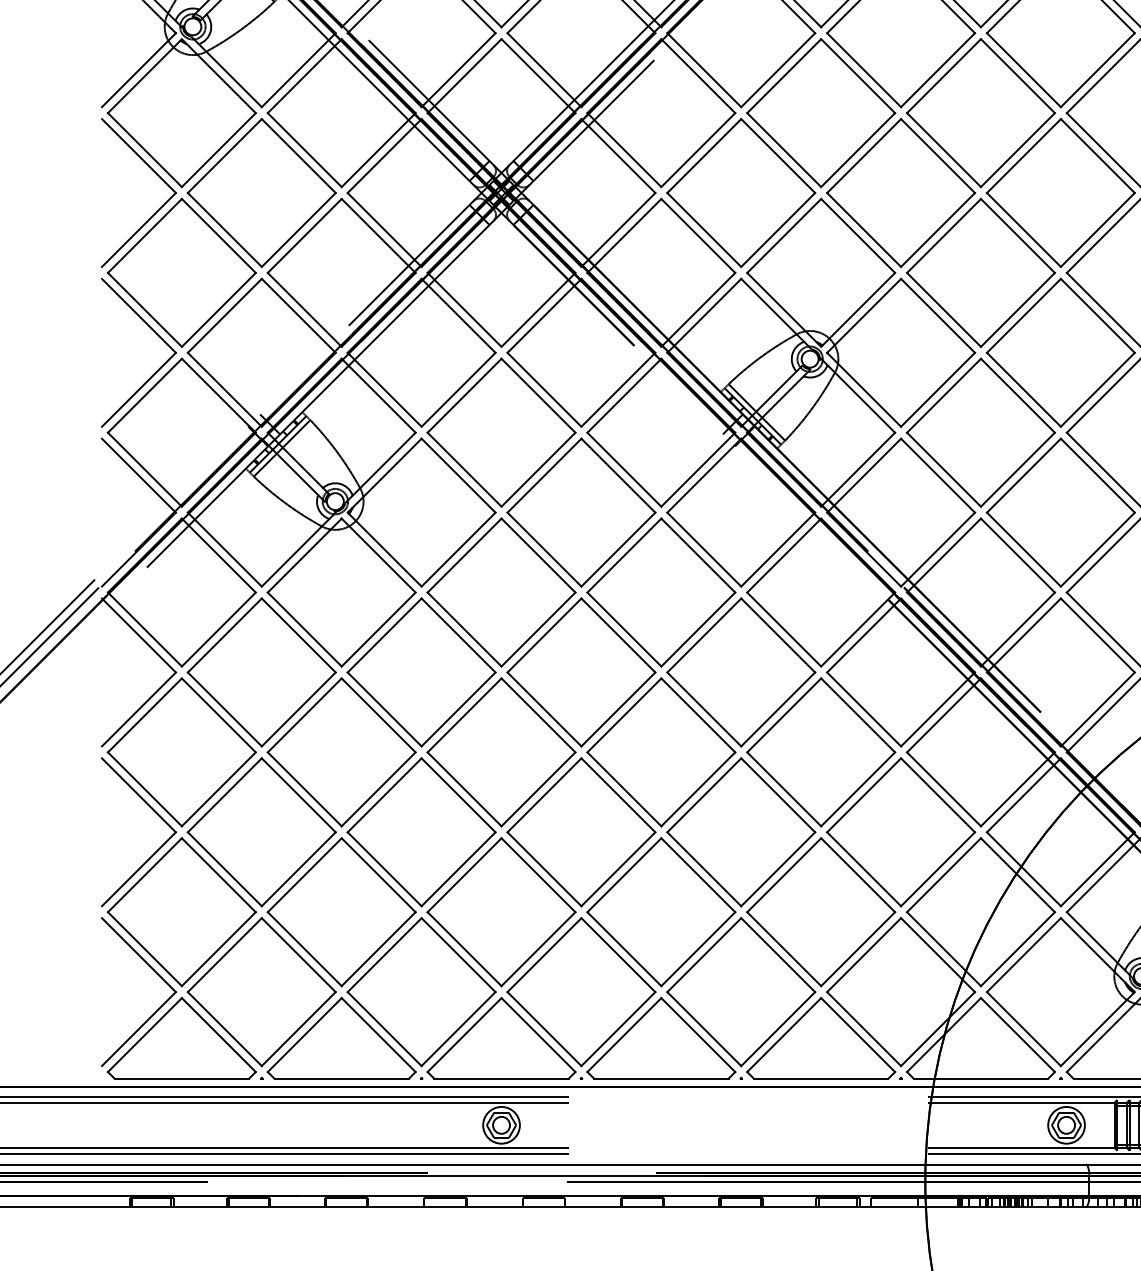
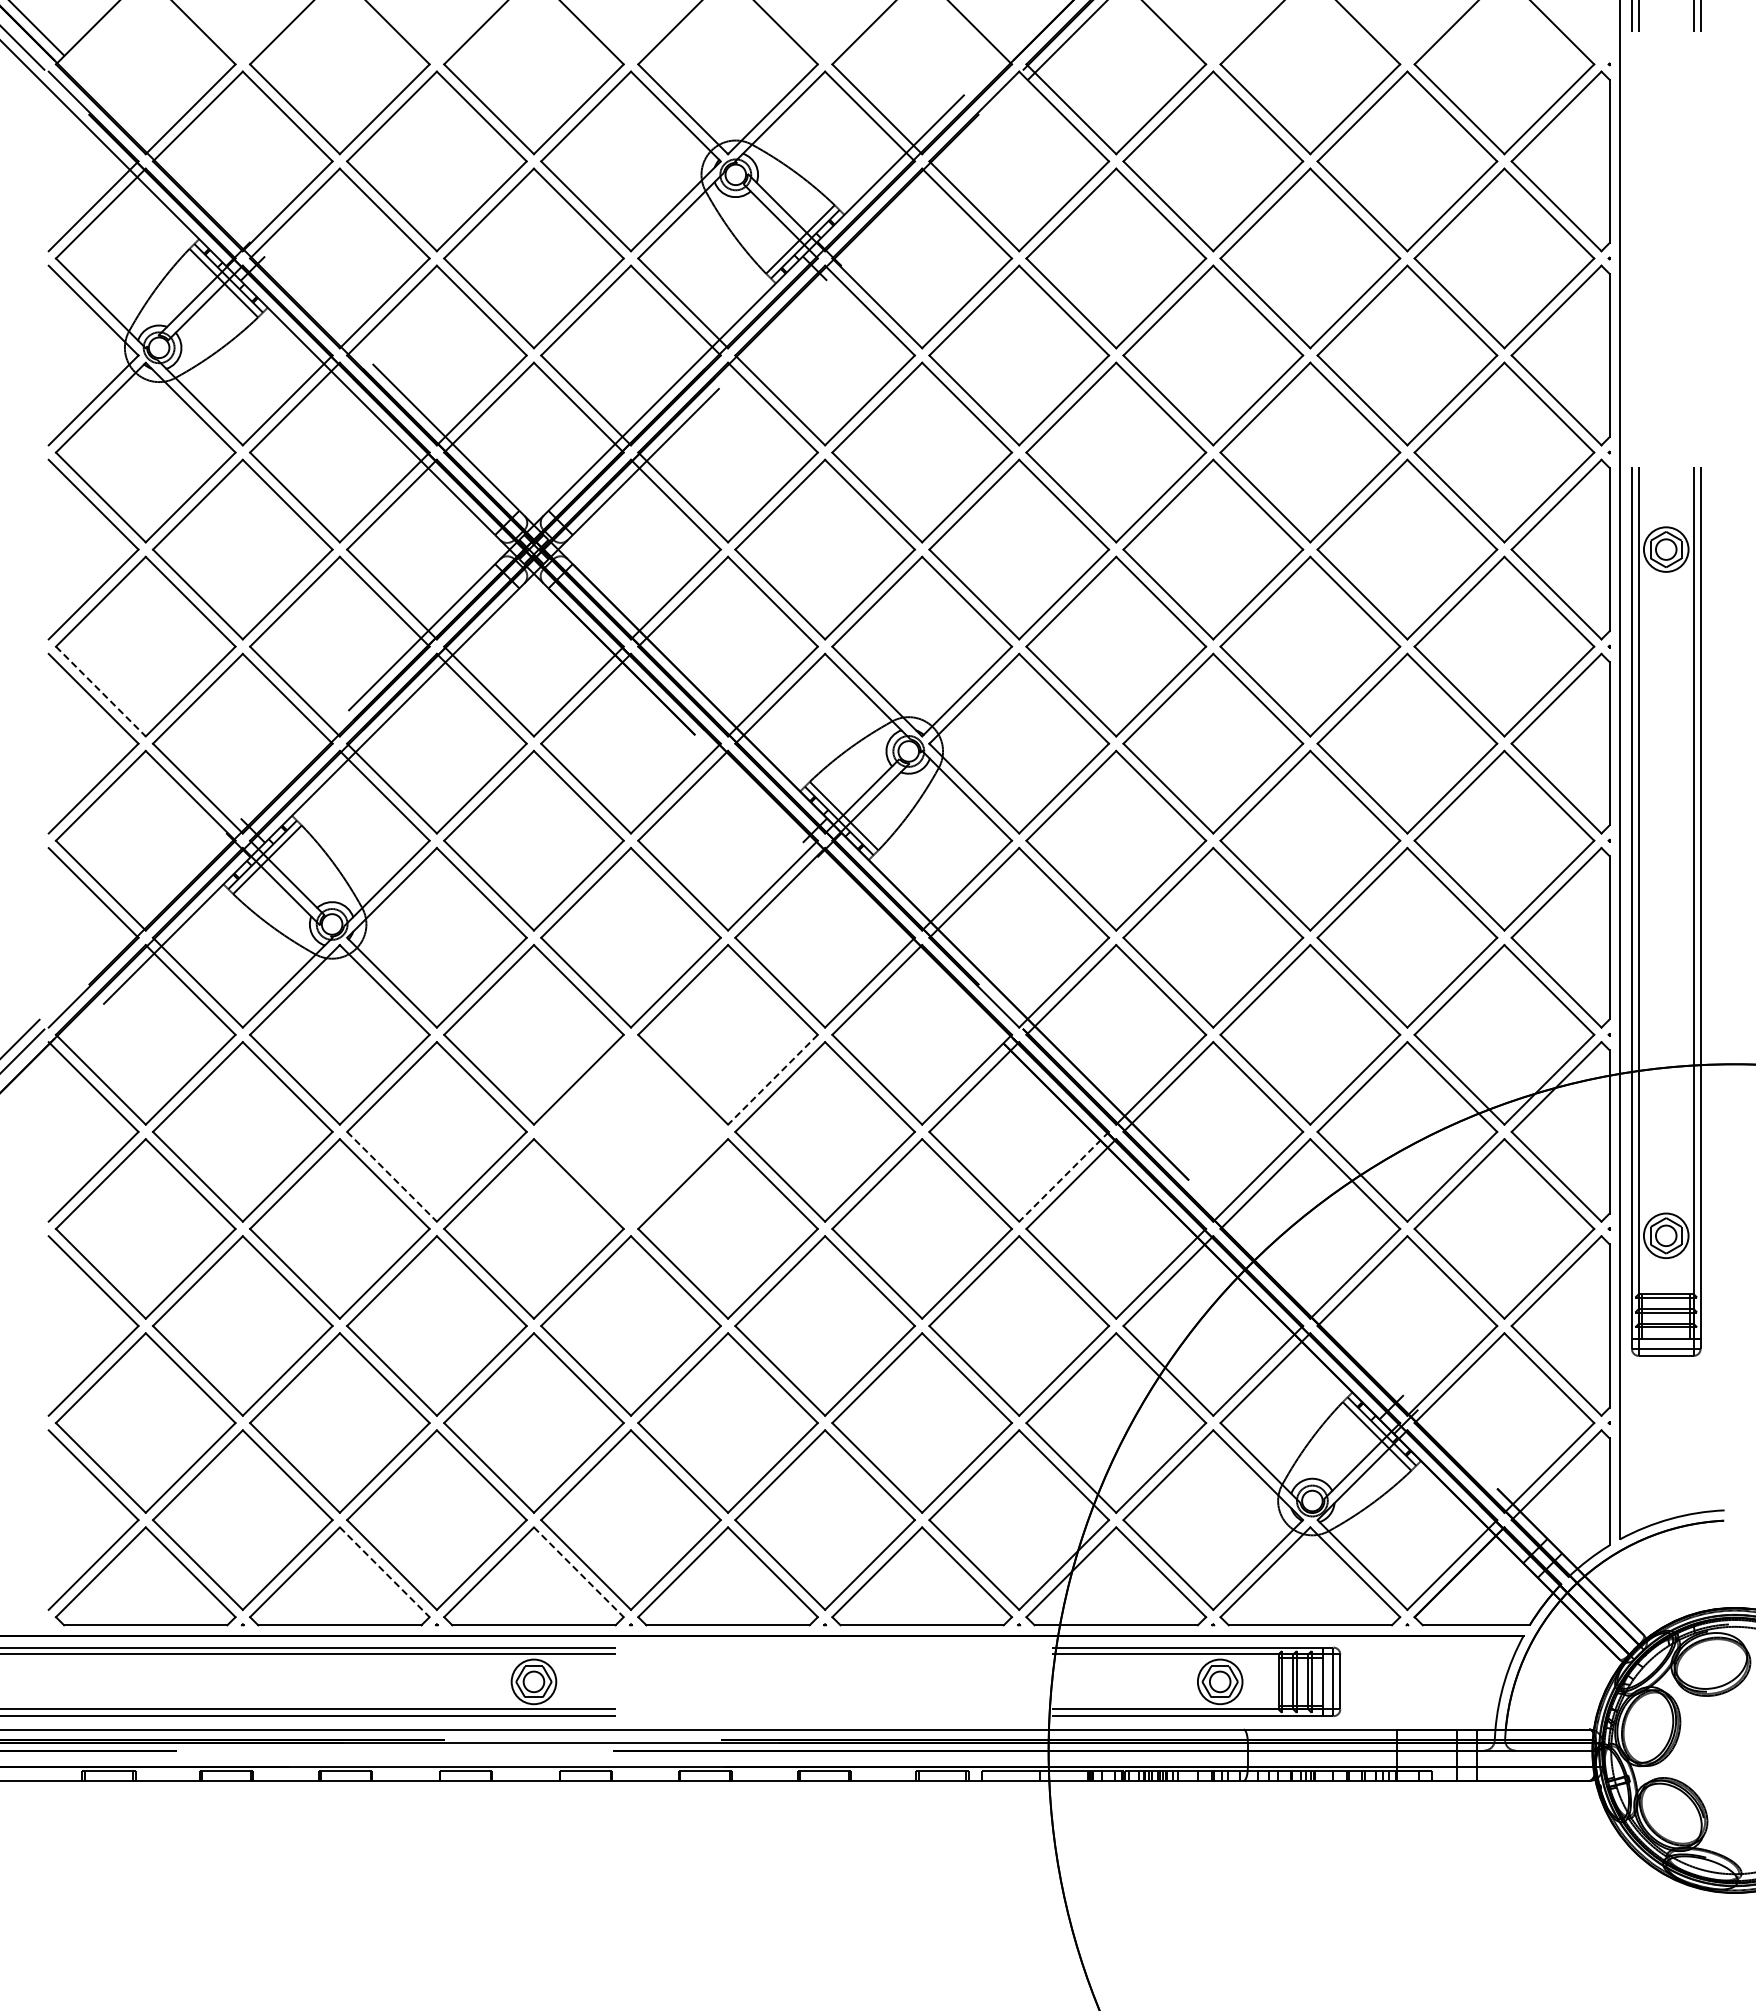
line: (145, 309) -> (101, 691), solid -> dashed
line: (697, 630) -> (772, 1080), solid -> dashed
part: (581, 672) -> (630, 1131), removed
line: (385, 710) -> (392, 1177), solid -> dashed
line: (937, 710) -> (1063, 1177), solid -> dashed
line: (379, 1035) -> (385, 1572), solid -> dashed
line: (539, 1035) -> (579, 1572), solid -> dashed

